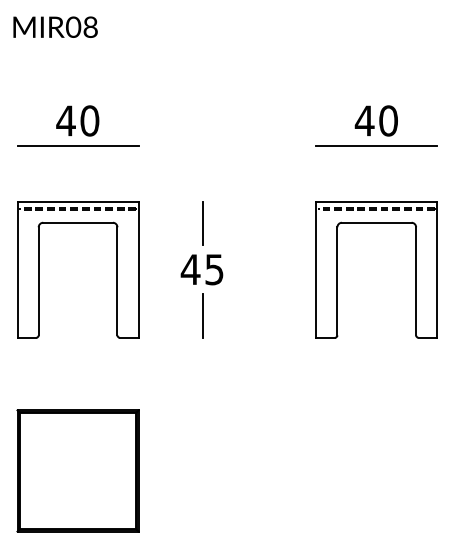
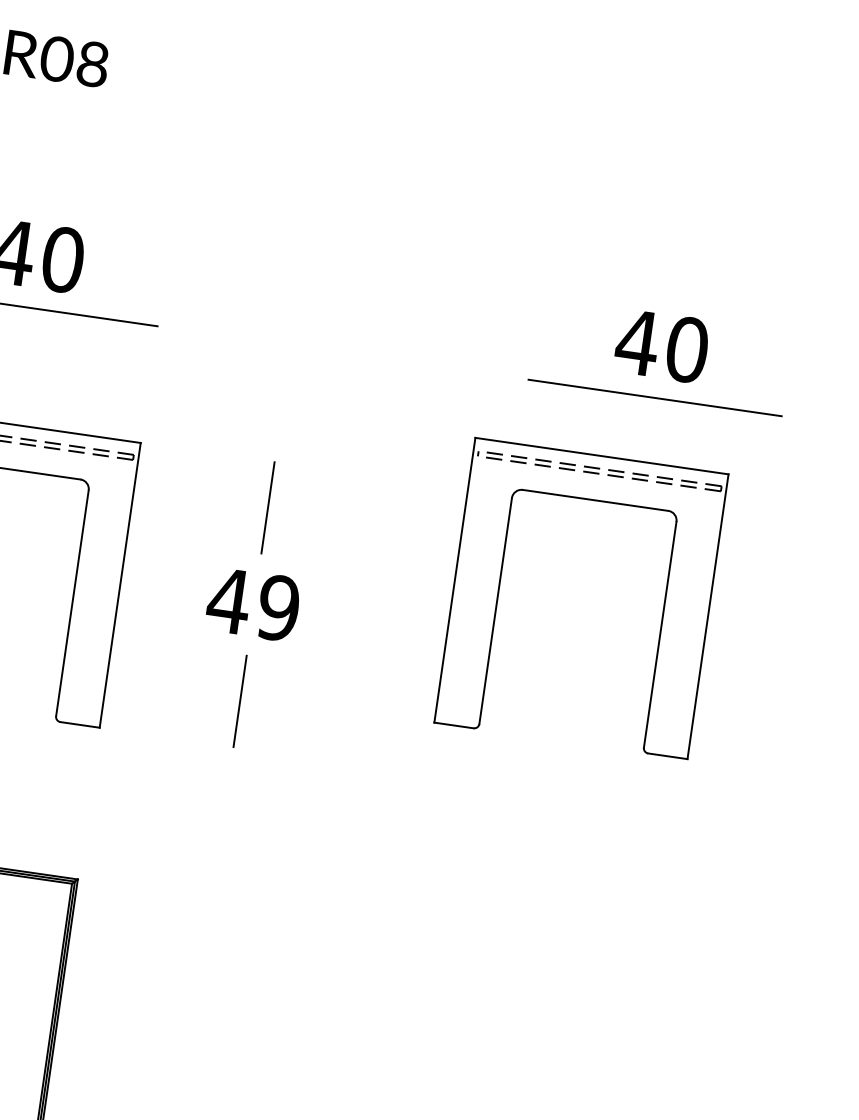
text: (214, 269) -> (278, 607), 45 -> 49
part: (337, 269) -> (499, 586), moved

